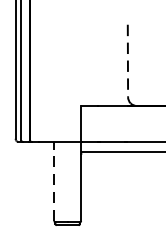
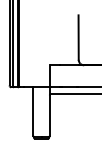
line: (127, 62) -> (78, 38), dashed -> solid
line: (54, 181) -> (33, 111), dashed -> solid

